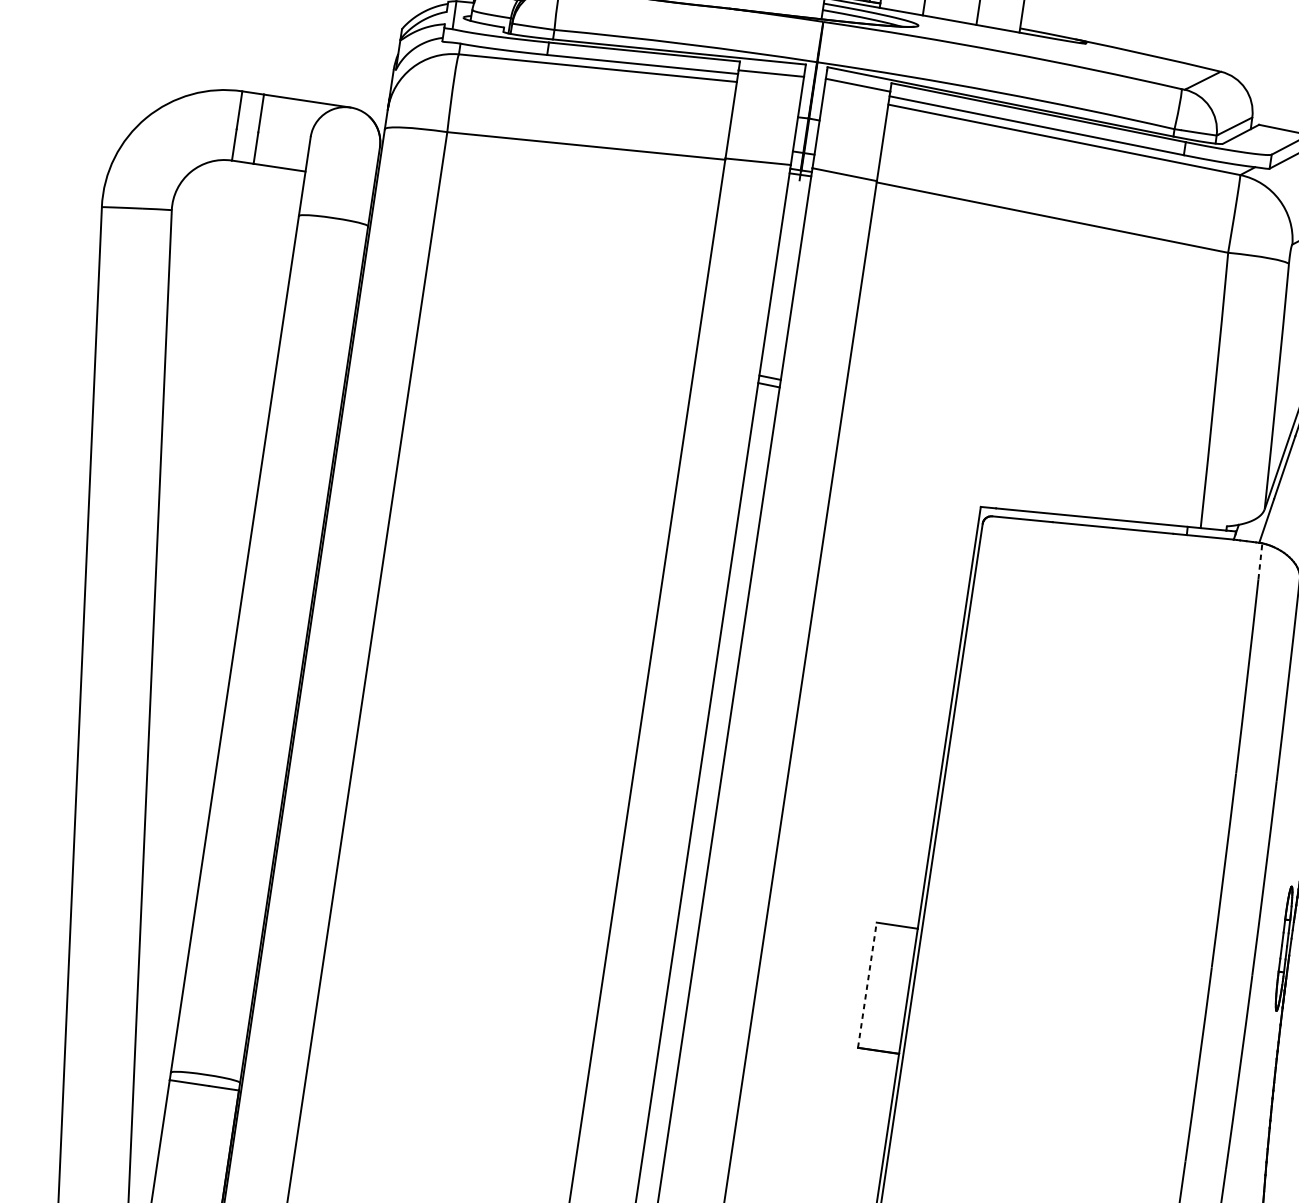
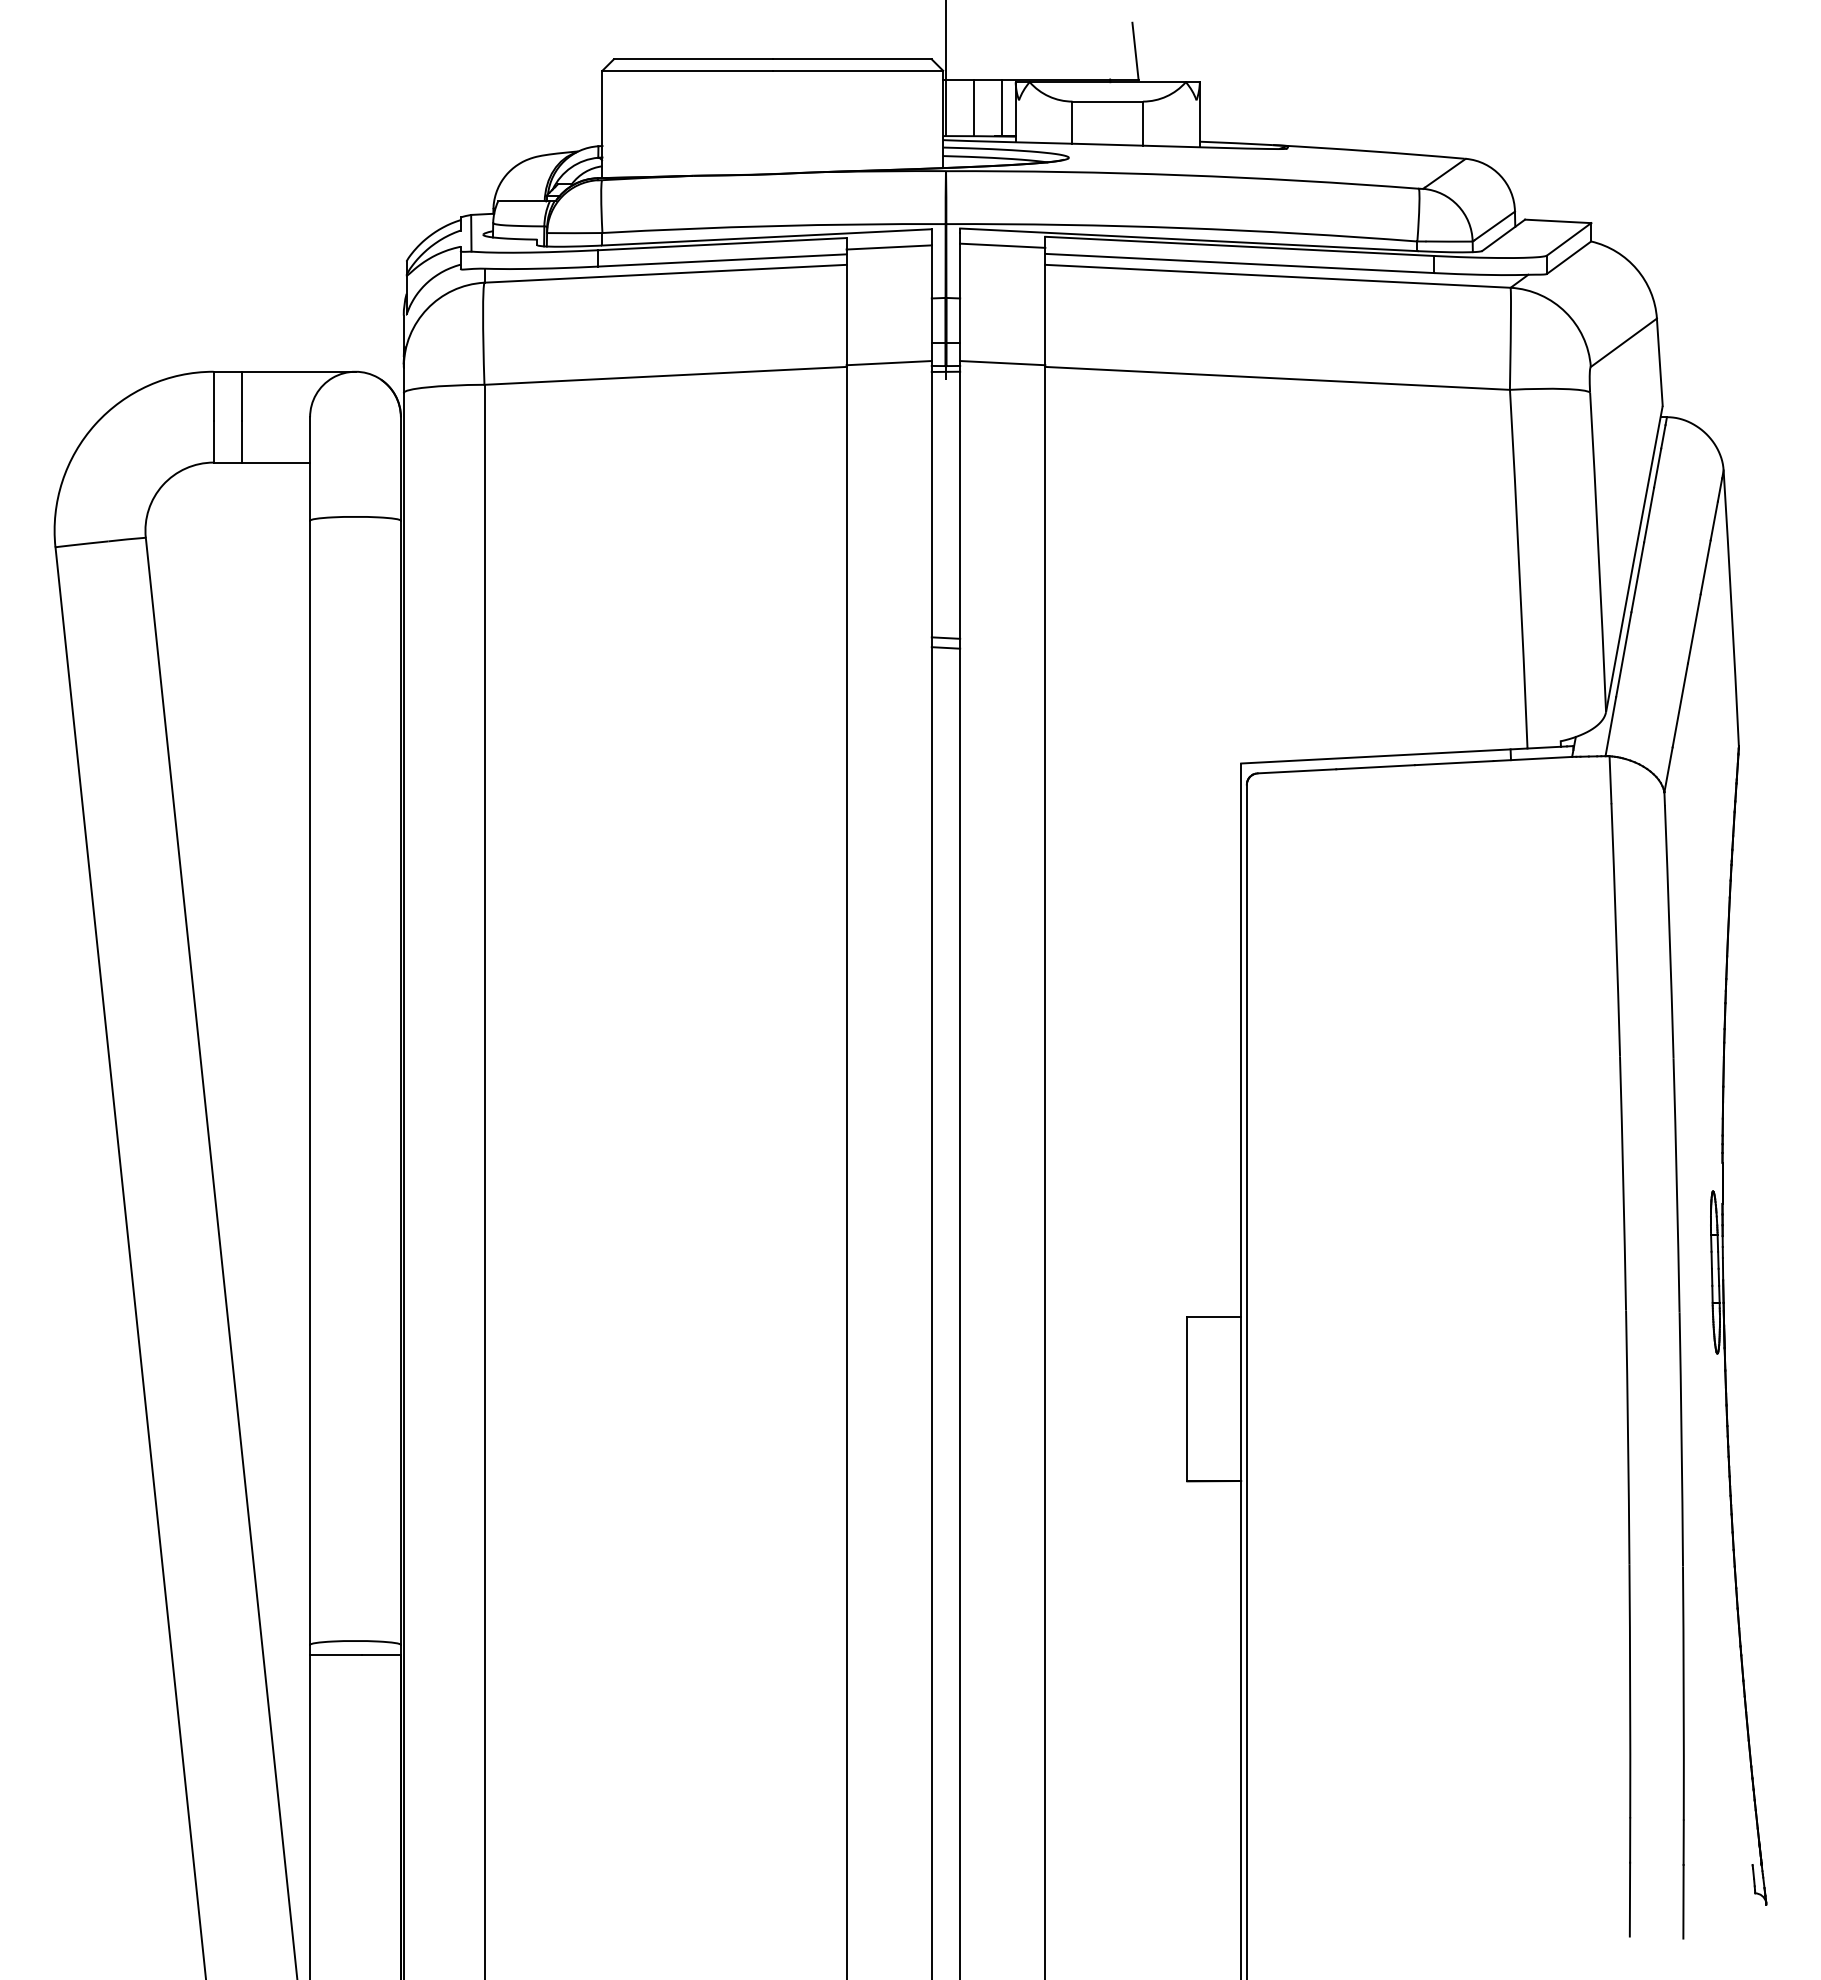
line: (1260, 561) -> (1610, 779), dashed -> solid
line: (867, 984) -> (1187, 1398), dashed -> solid

